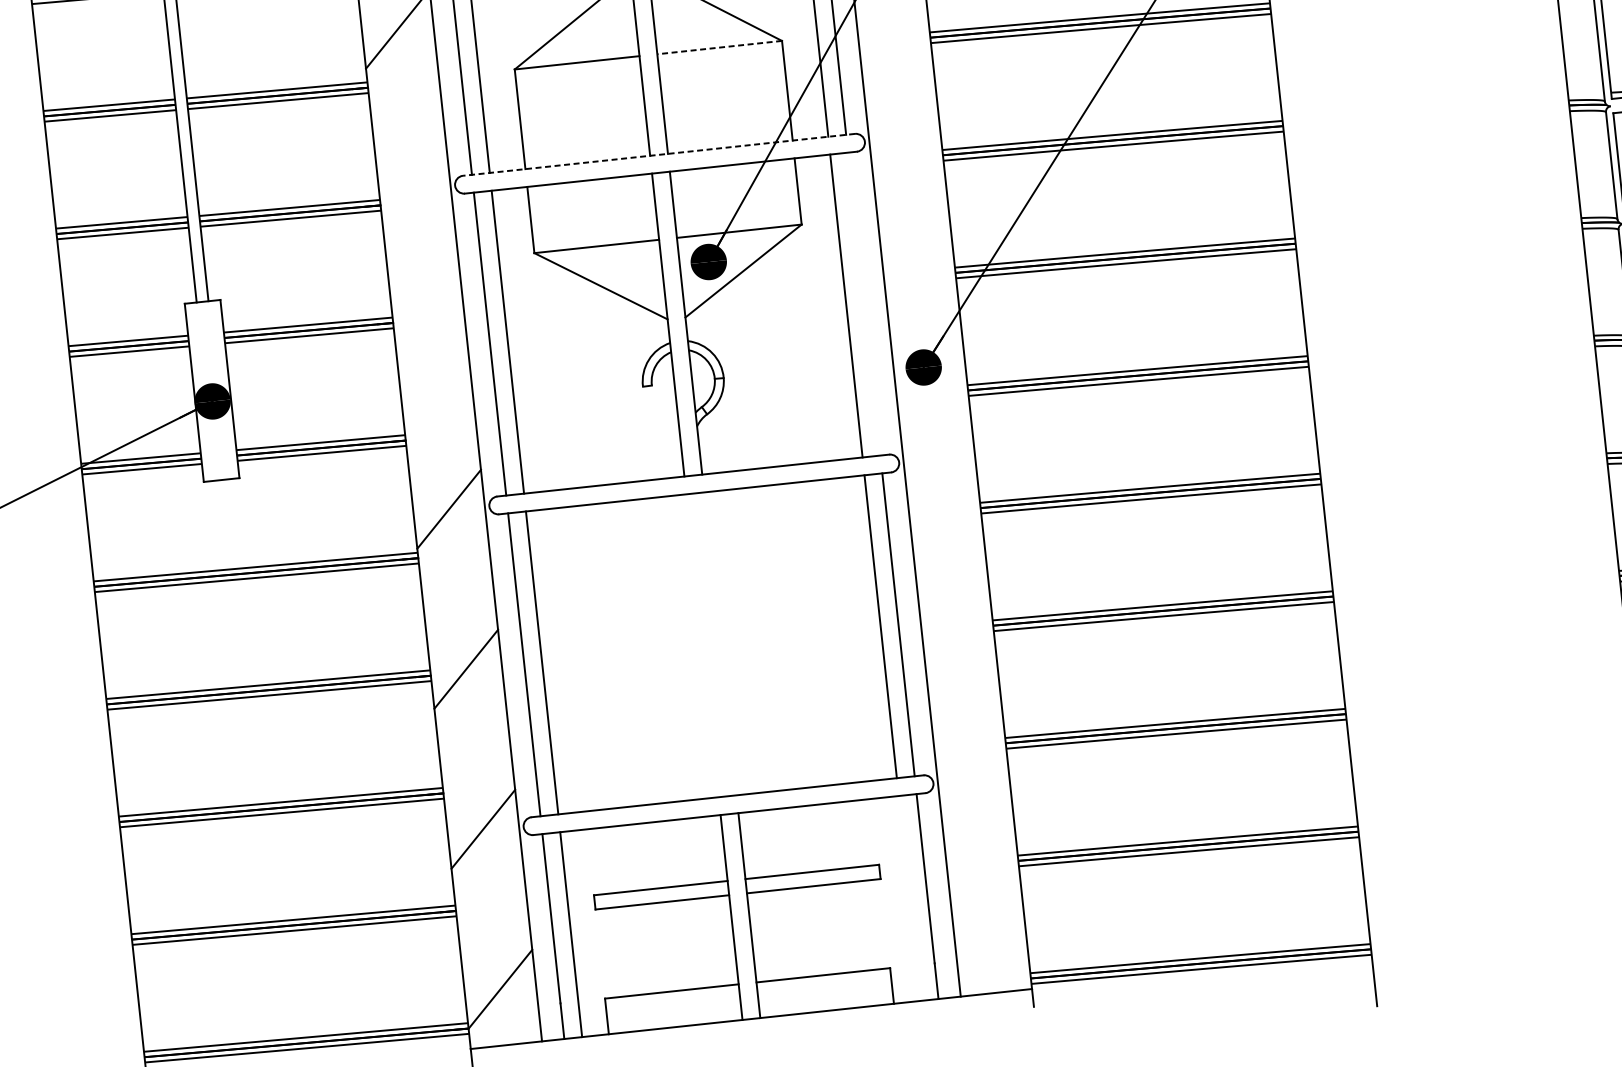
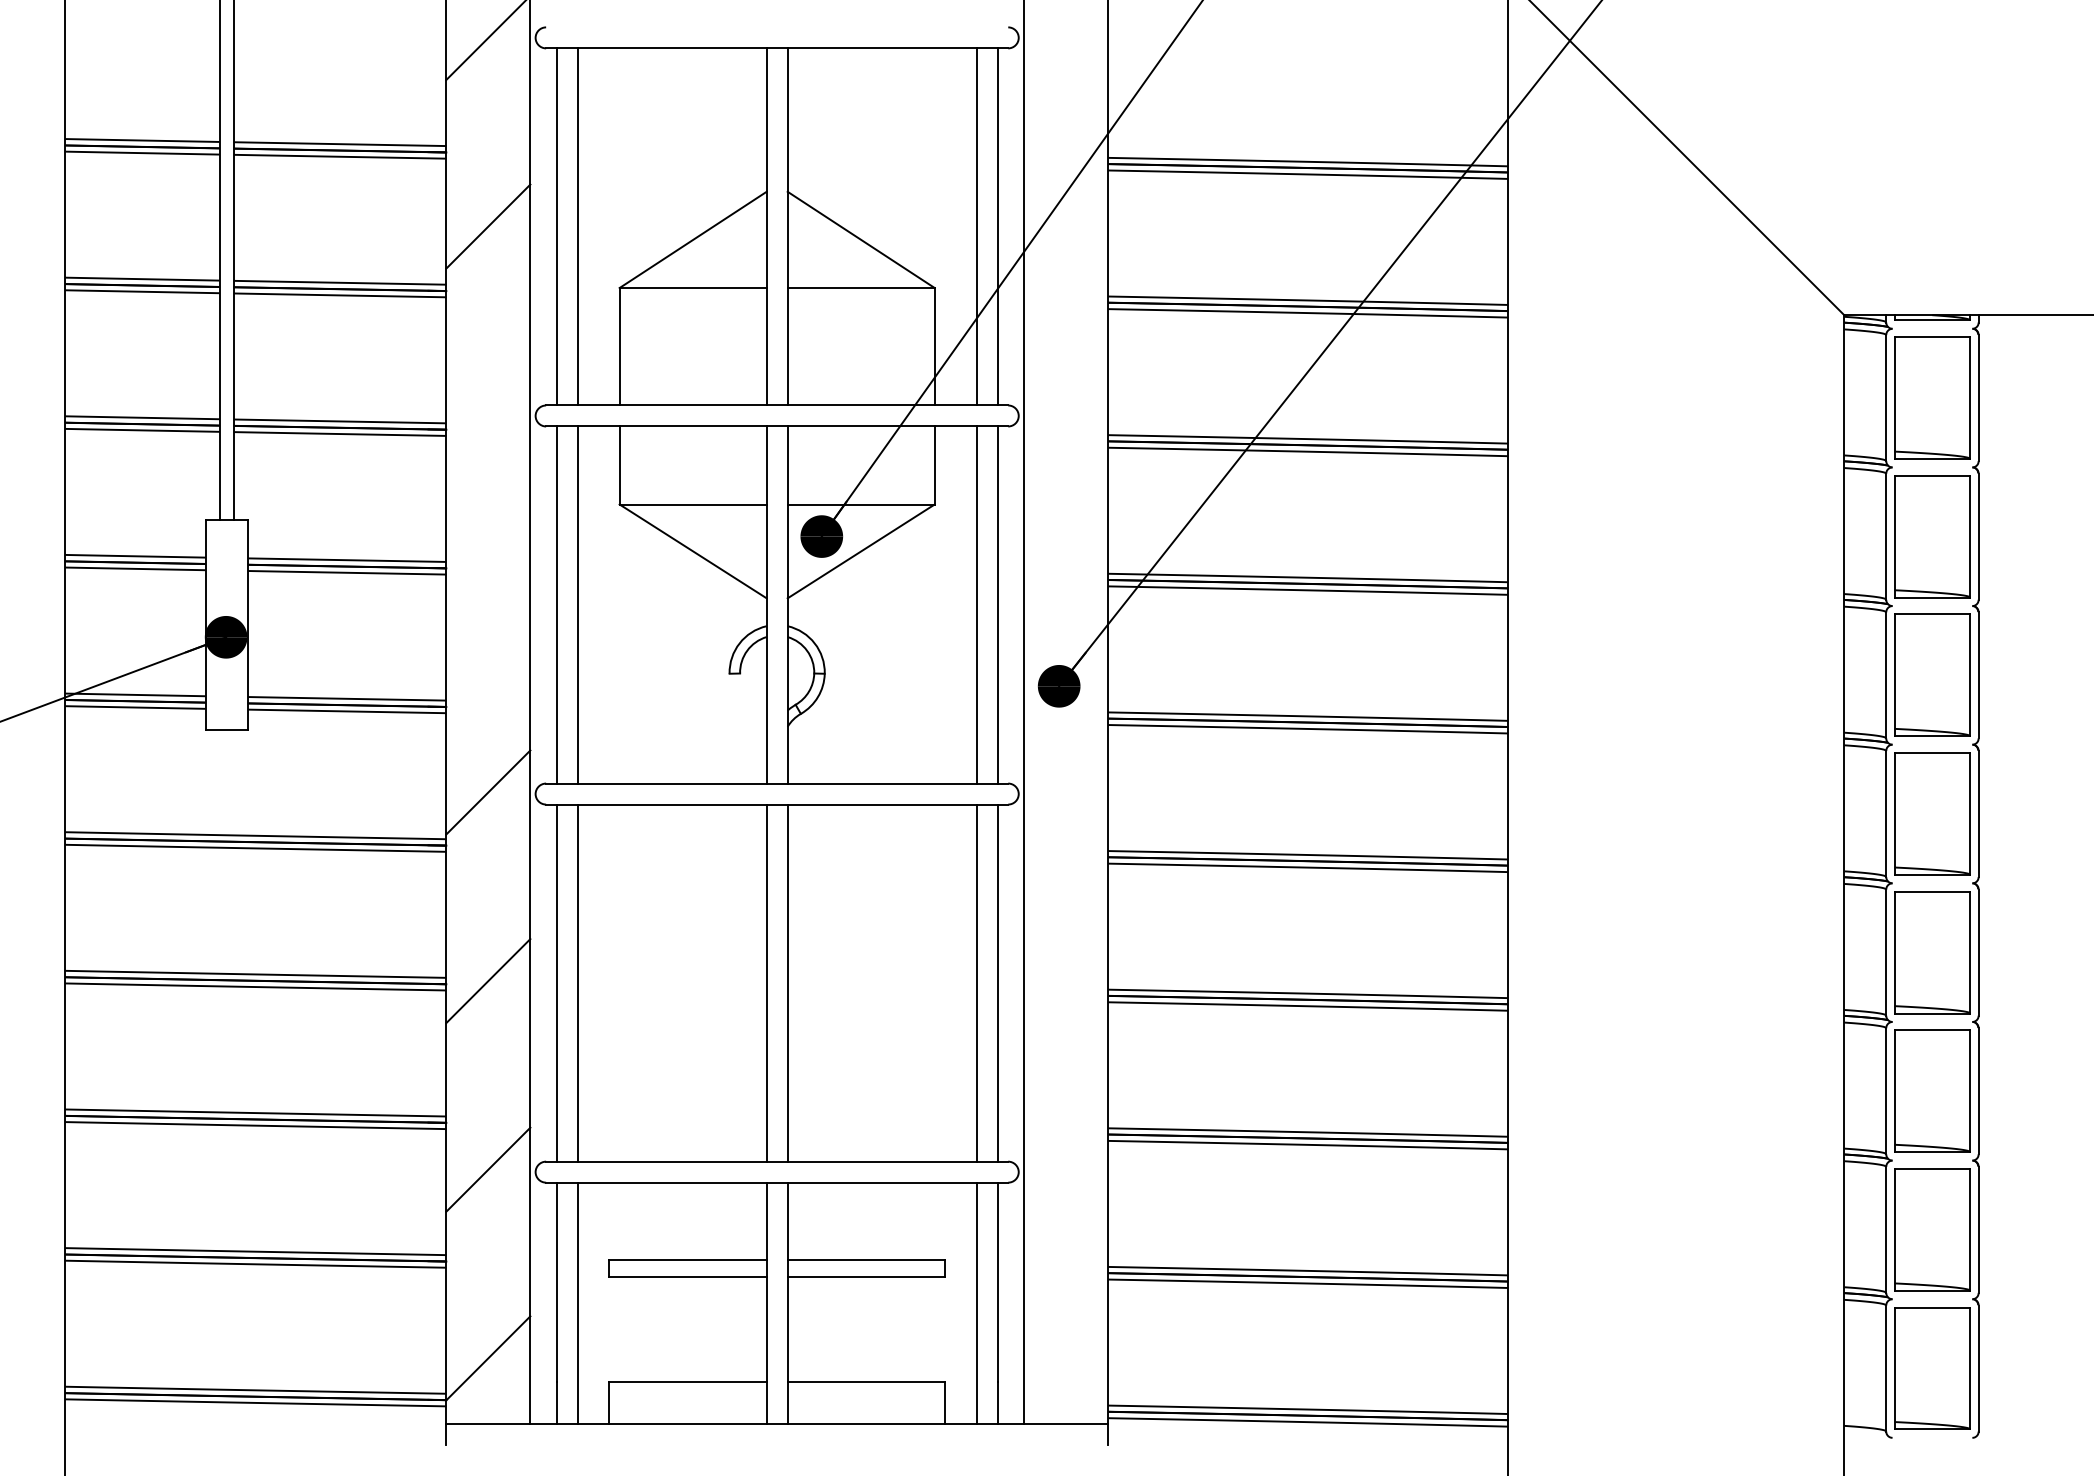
line: (719, 47) -> (861, 288), dashed -> solid
line: (658, 154) -> (776, 405), dashed -> solid
line: (863, 303) -> (997, 604), added
line: (720, 643) -> (787, 982), added
line: (702, 645) -> (766, 982), added
line: (909, 898) -> (976, 1303), added

